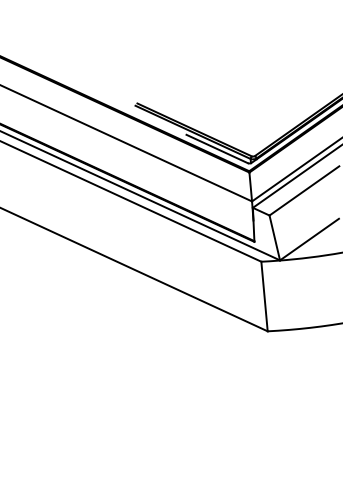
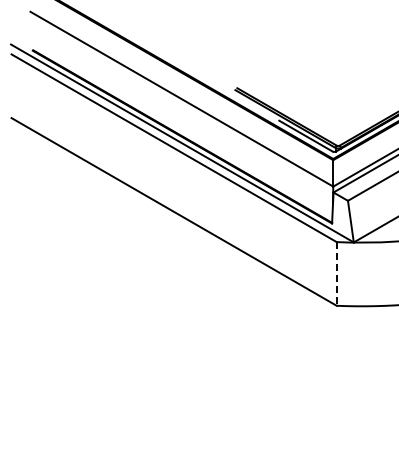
line: (264, 296) -> (336, 273), solid -> dashed

